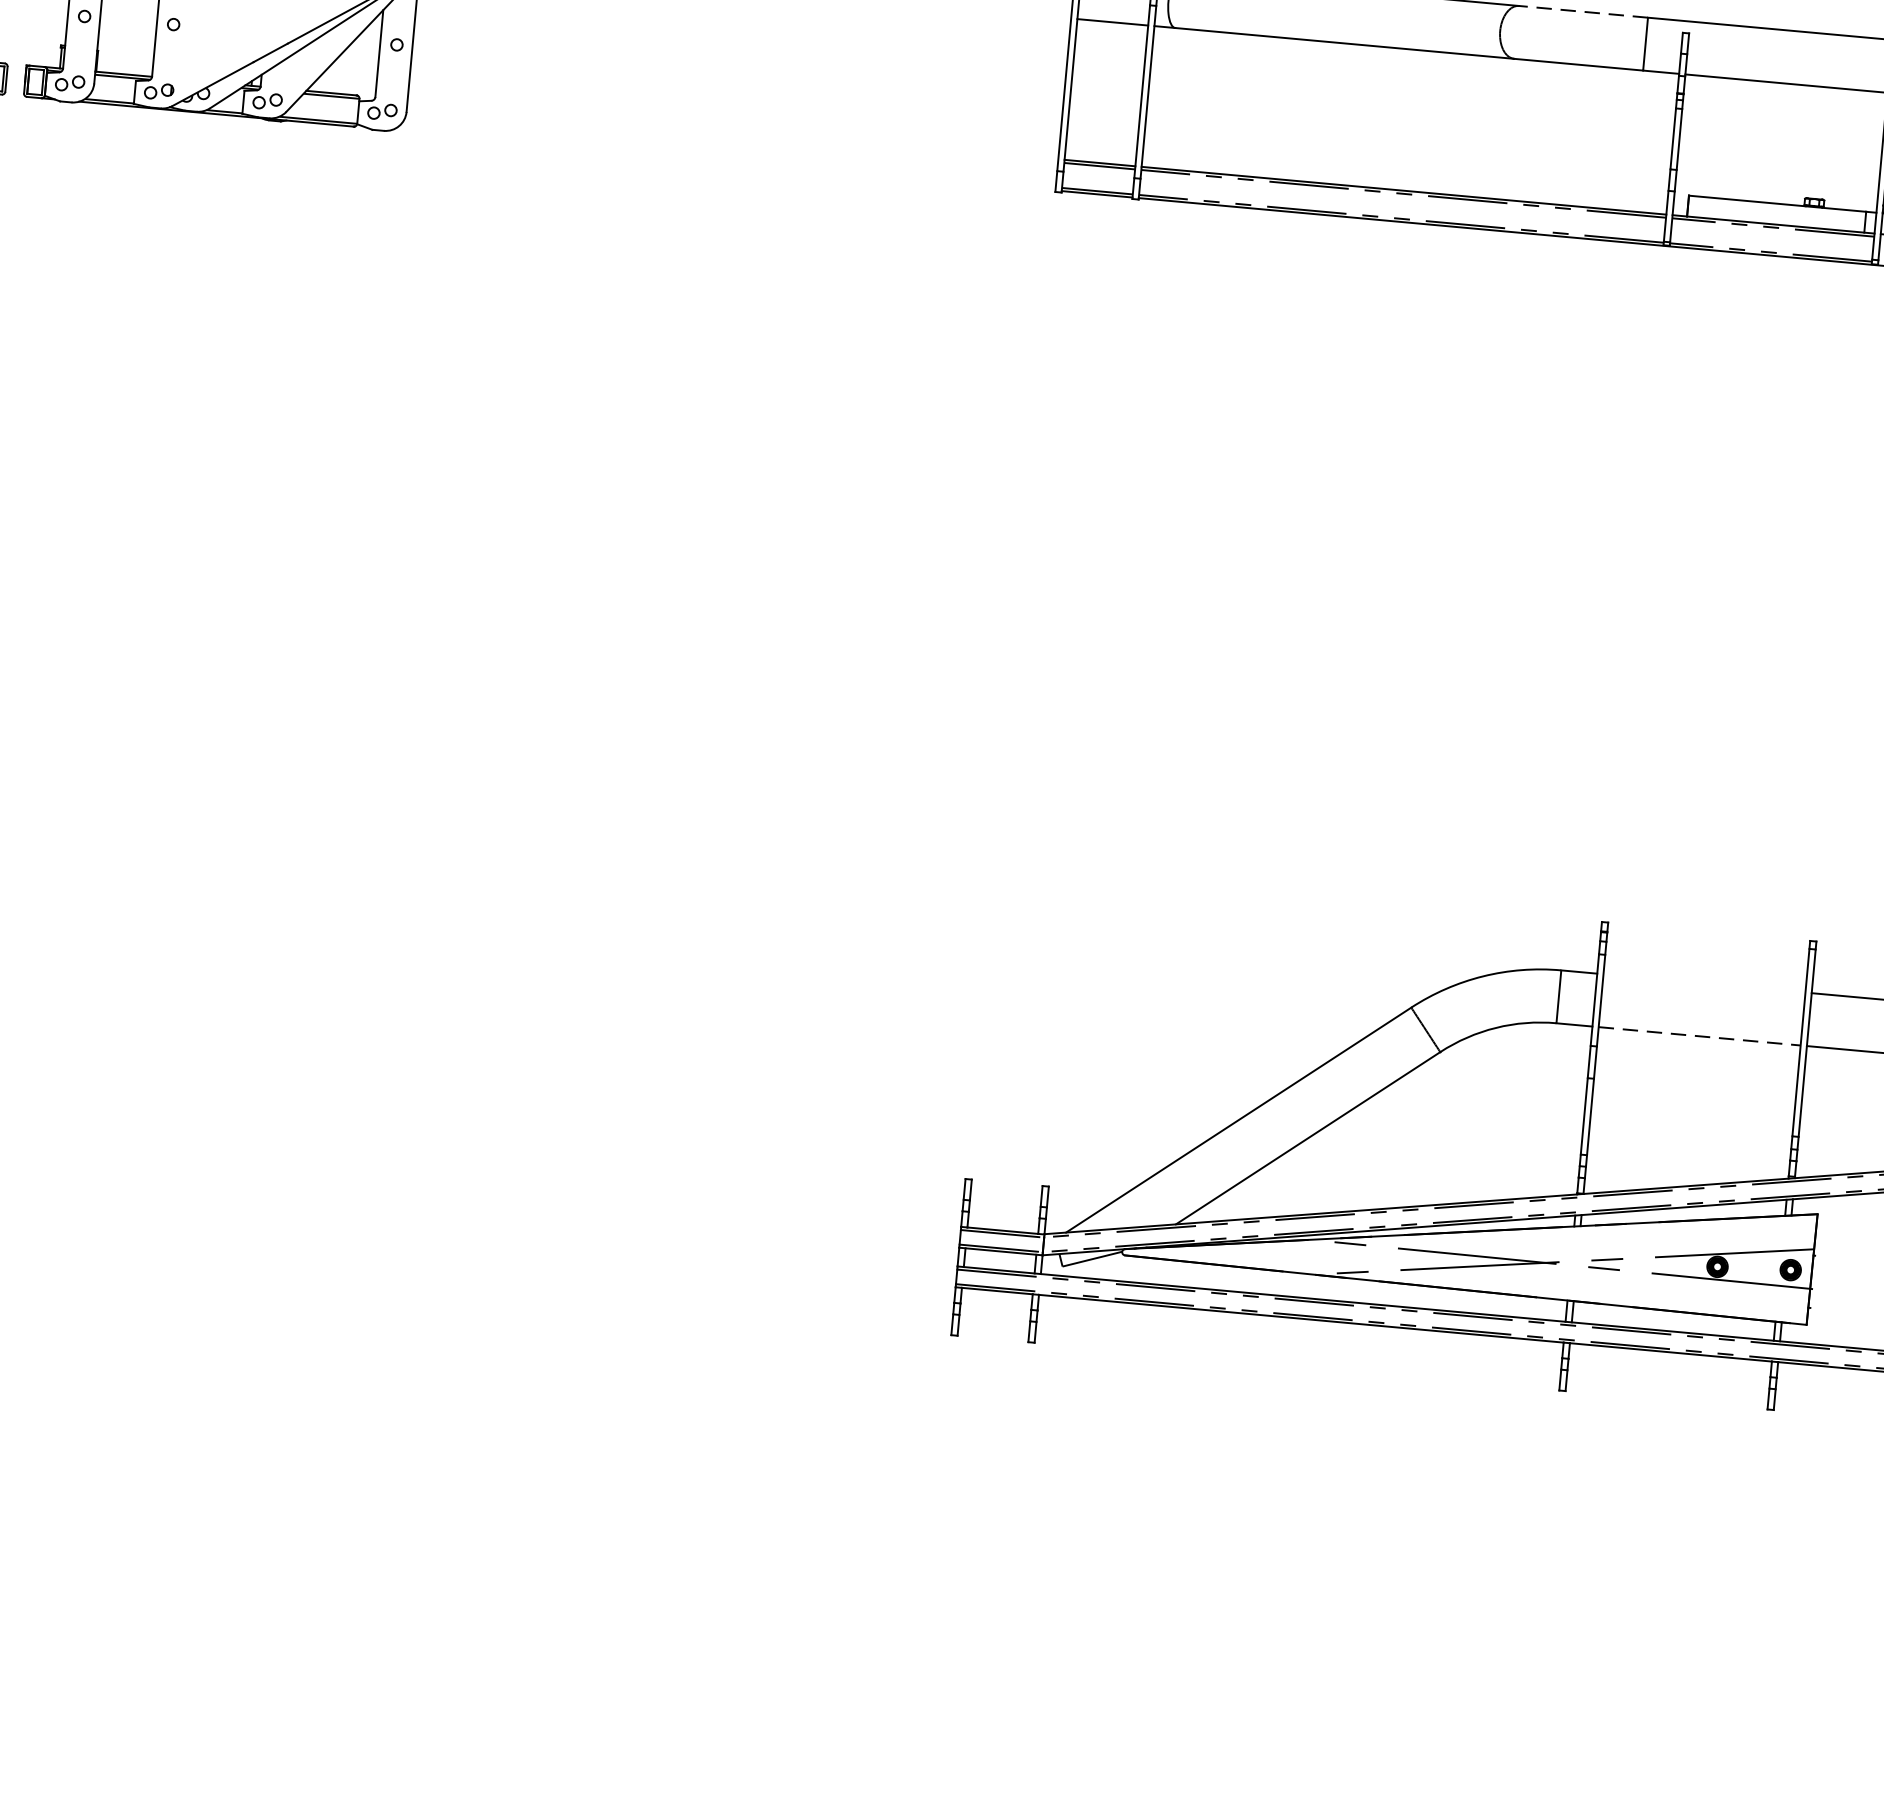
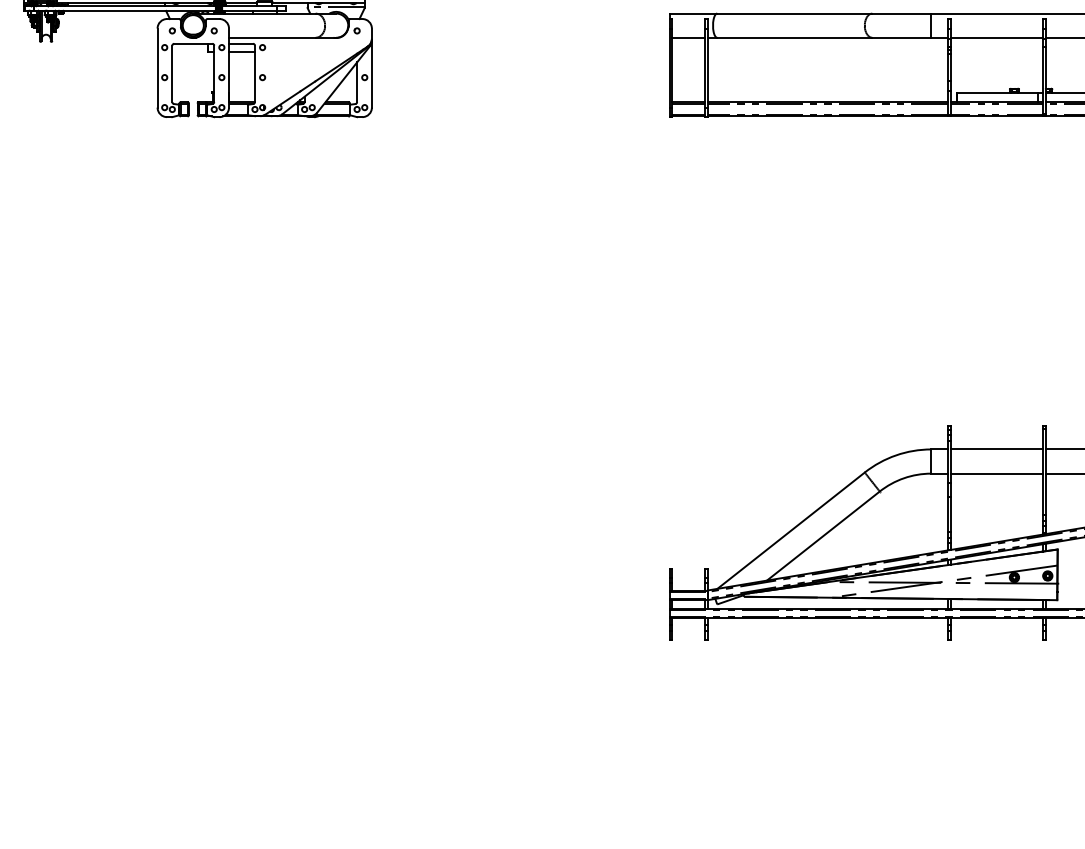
line: (1582, 11) -> (901, 13), dashed -> solid
line: (1703, 983) -> (996, 449), added
line: (1701, 1036) -> (997, 473), dashed -> solid

